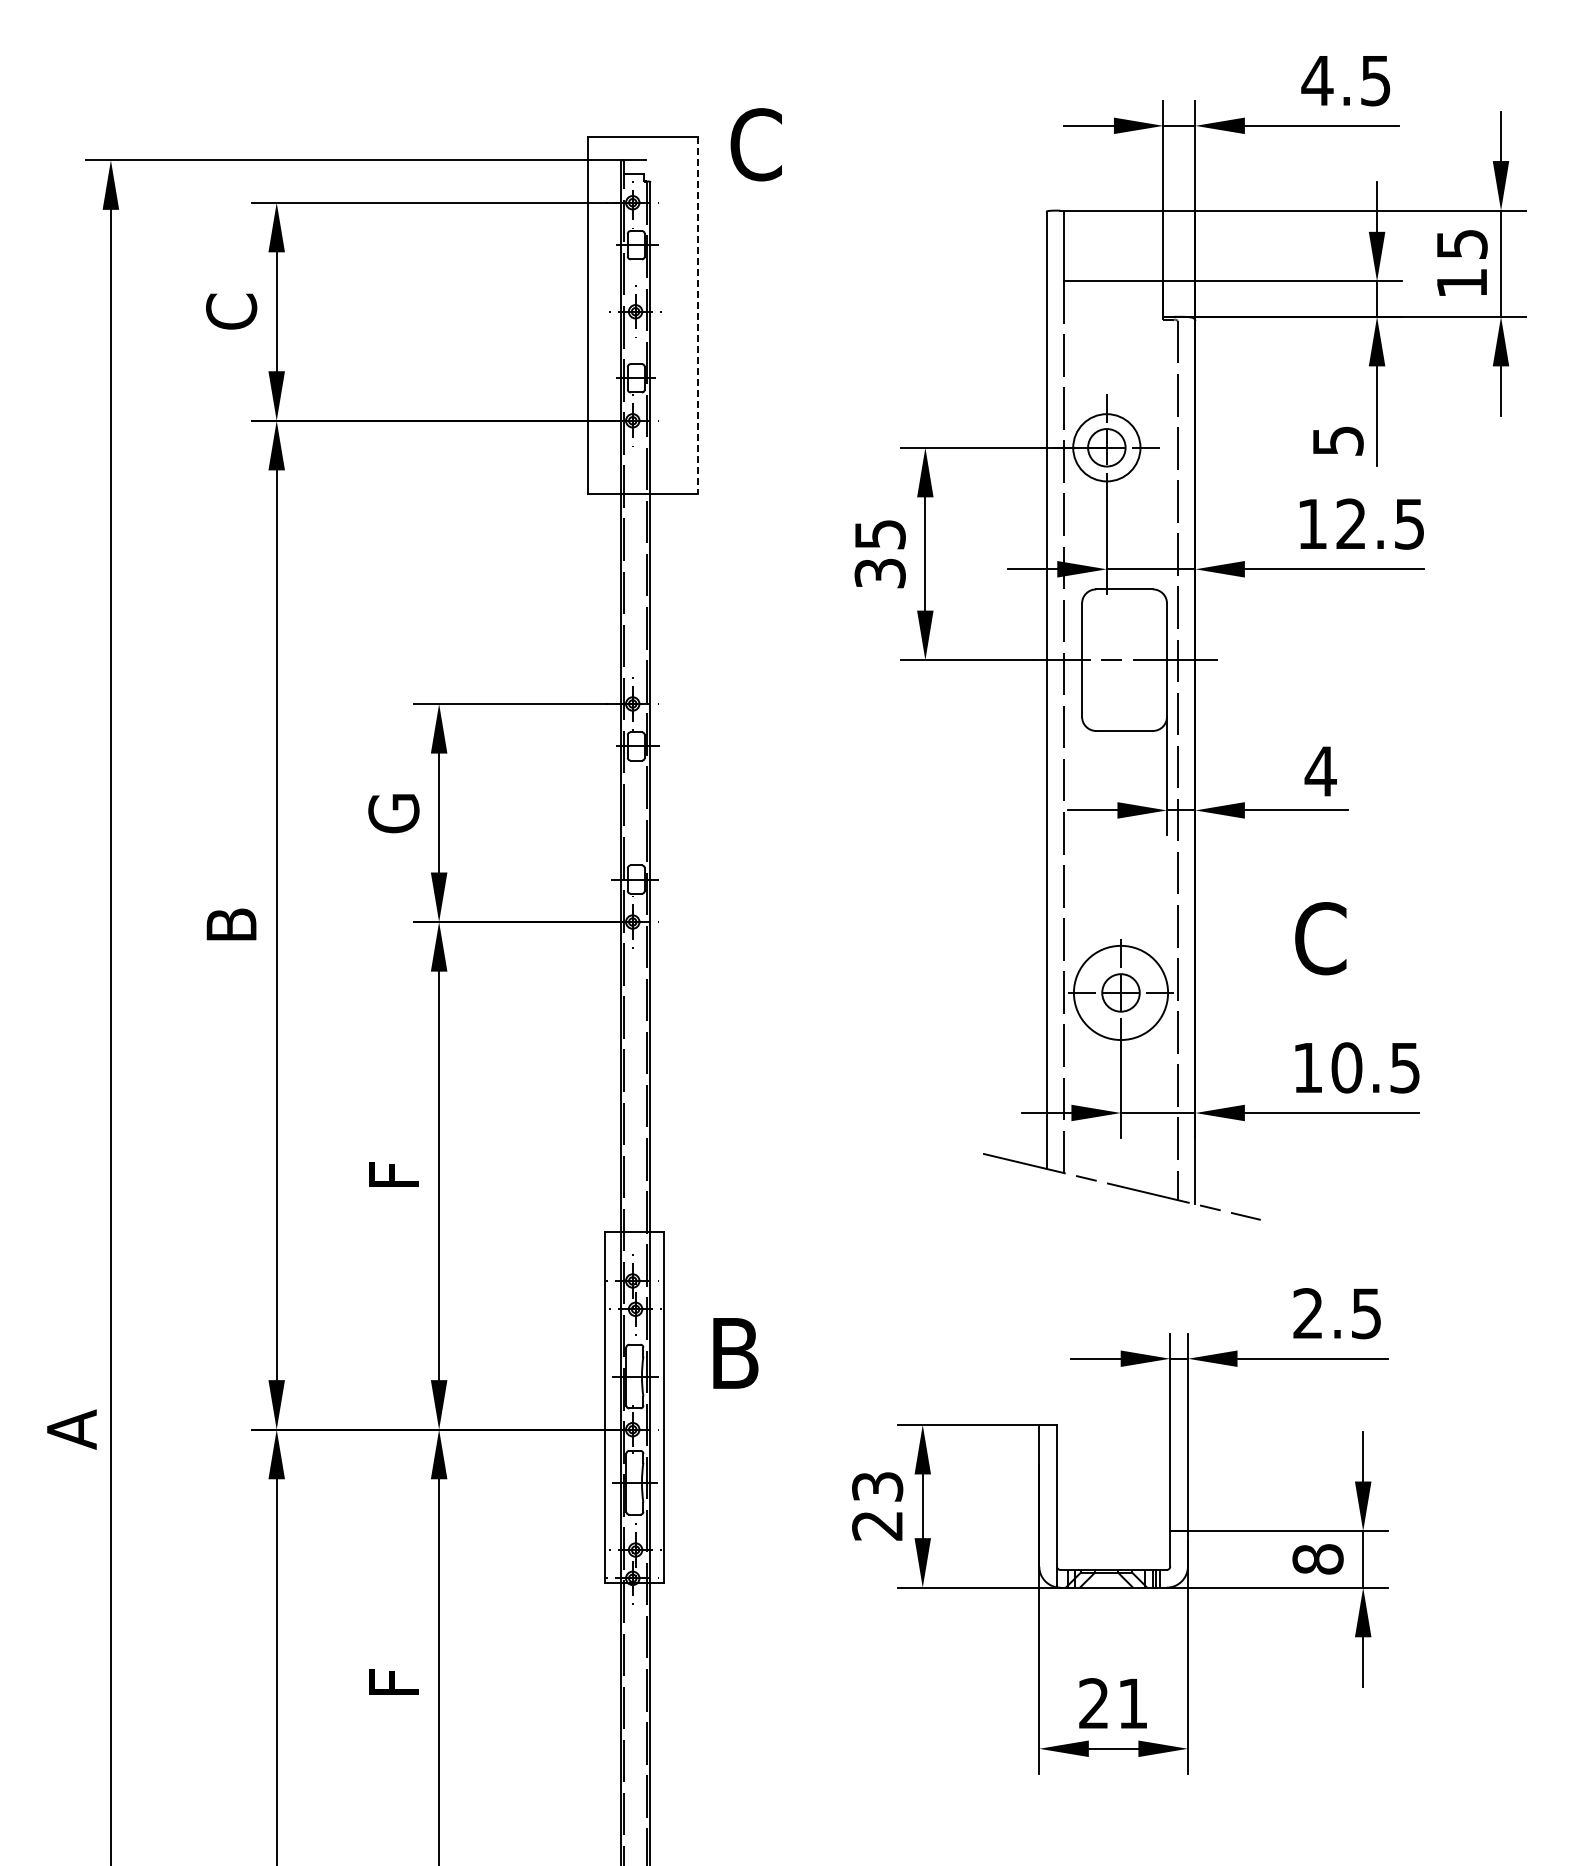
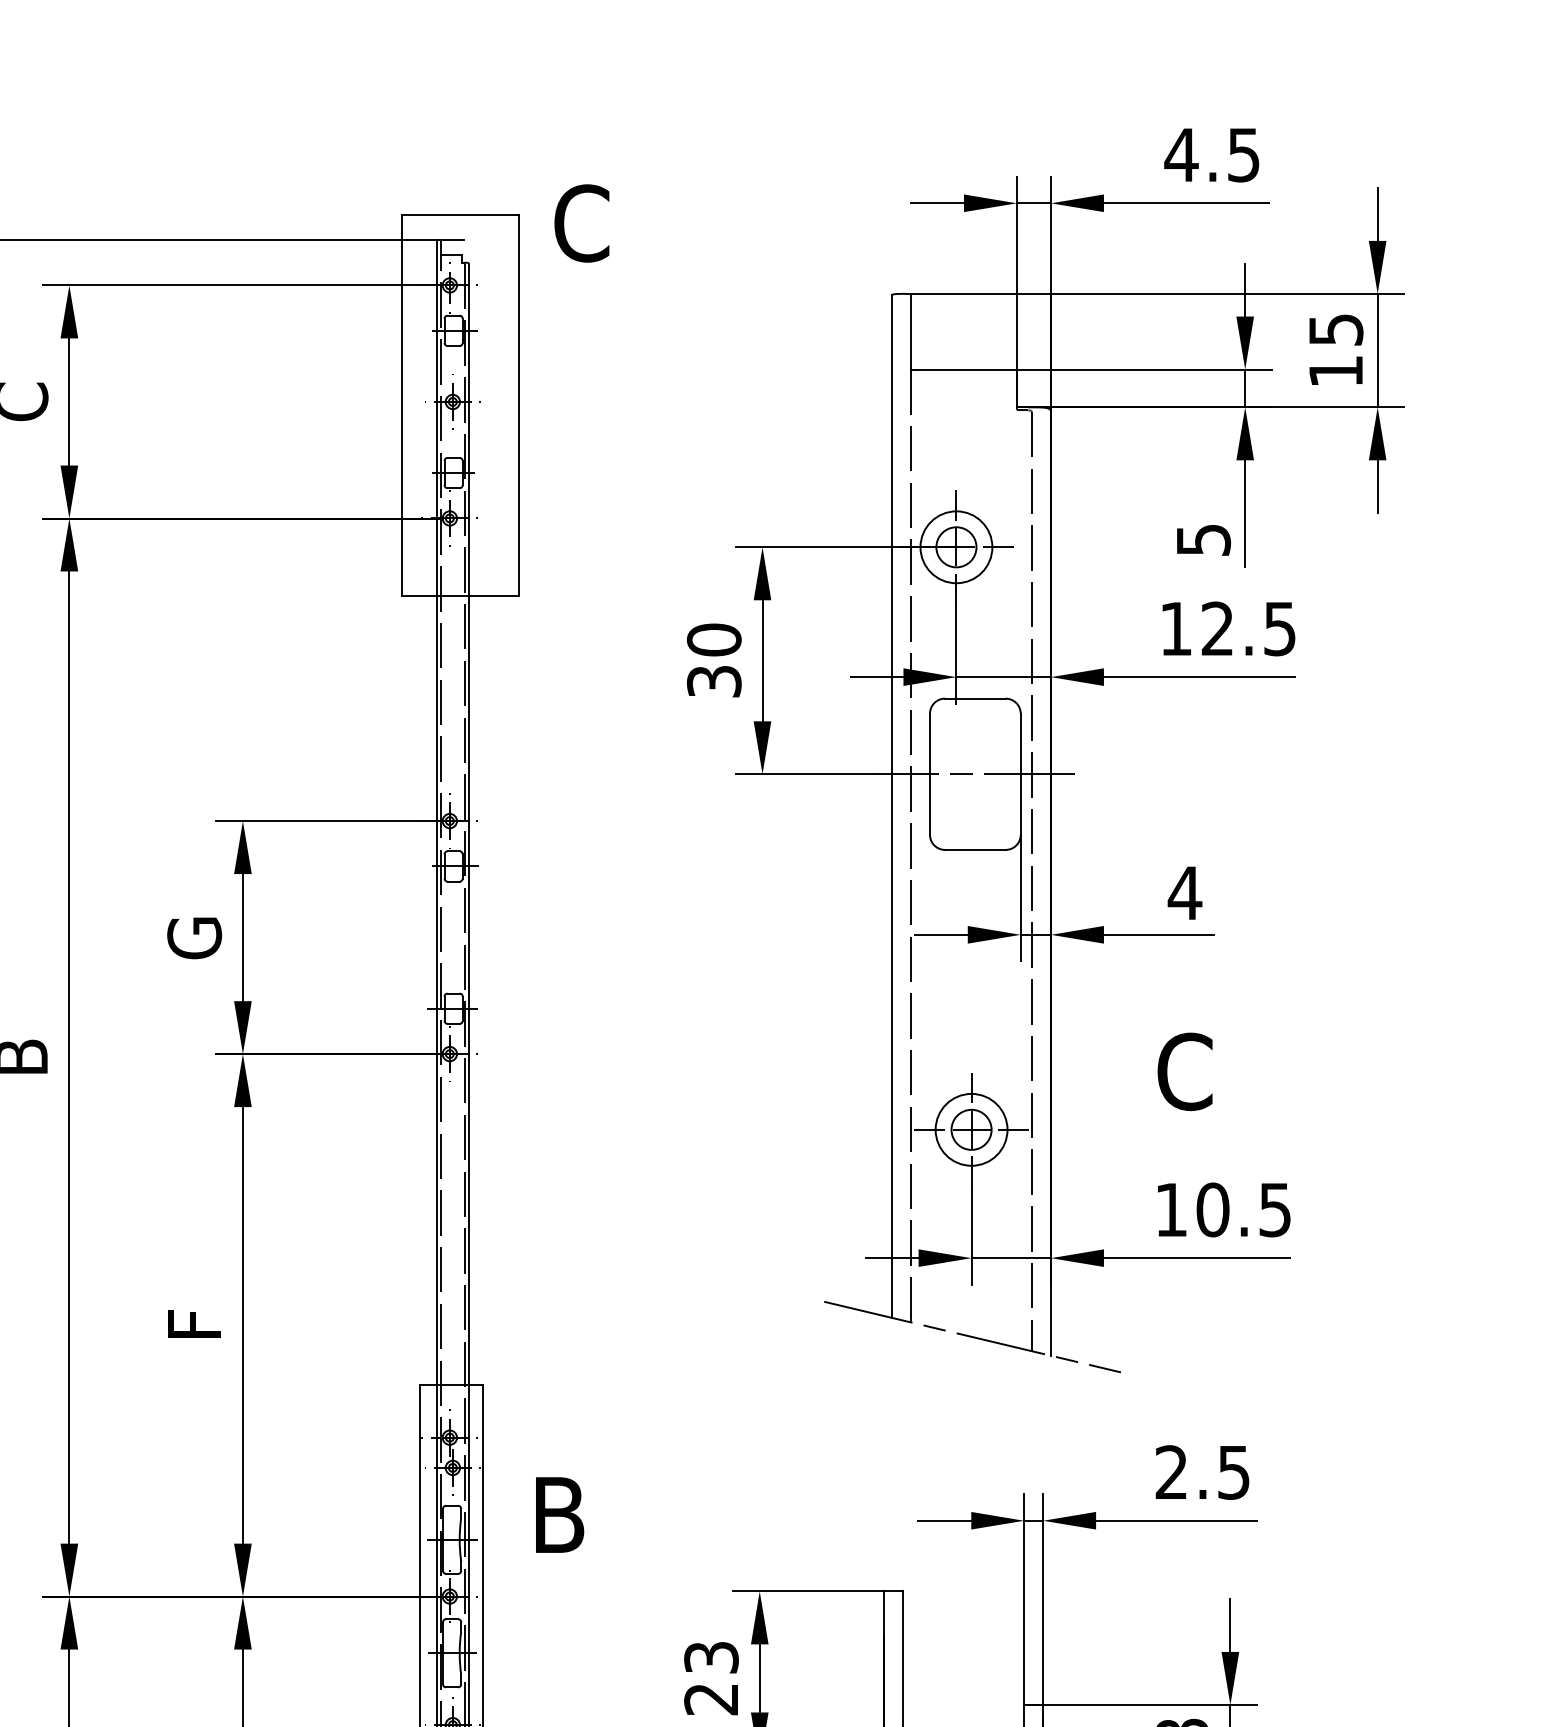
line: (697, 315) -> (519, 405), dashed -> solid
text: (879, 534) -> (713, 639), 35 -> 30
circle: (1120, 992) -> (971, 1129), size x0.71

